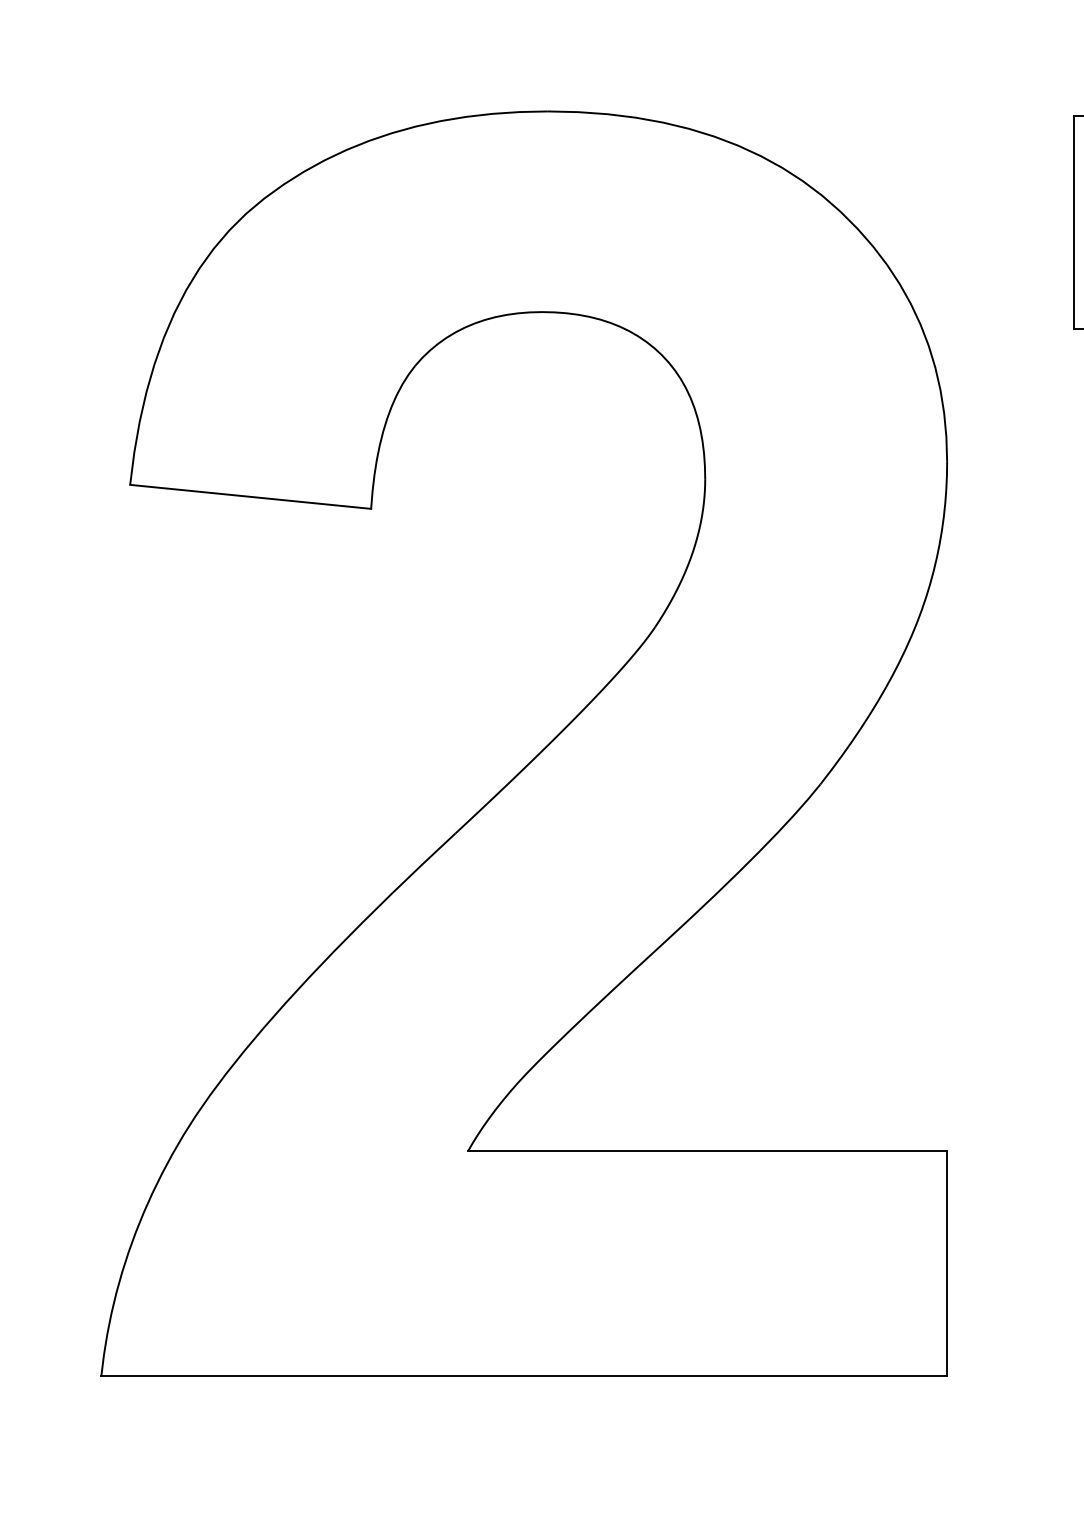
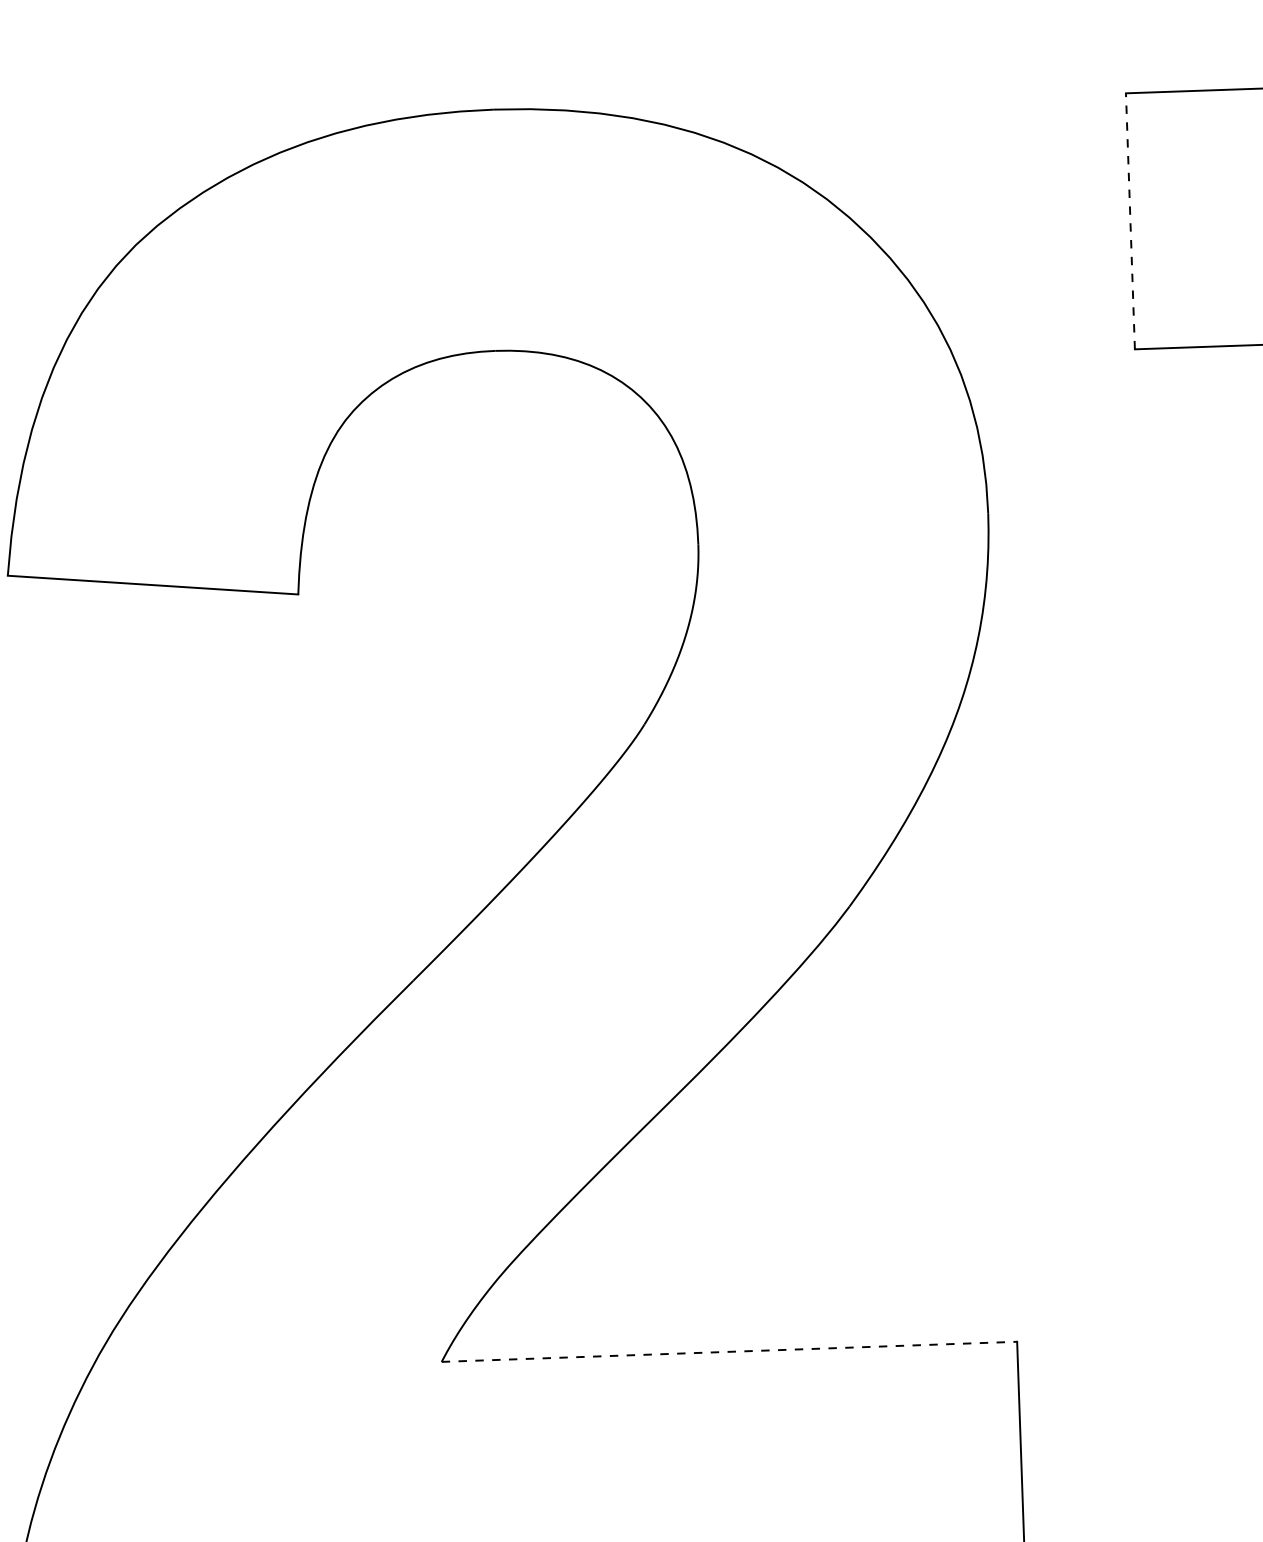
line: (1073, 222) -> (1129, 220), solid -> dashed
line: (707, 1151) -> (729, 1352), solid -> dashed

